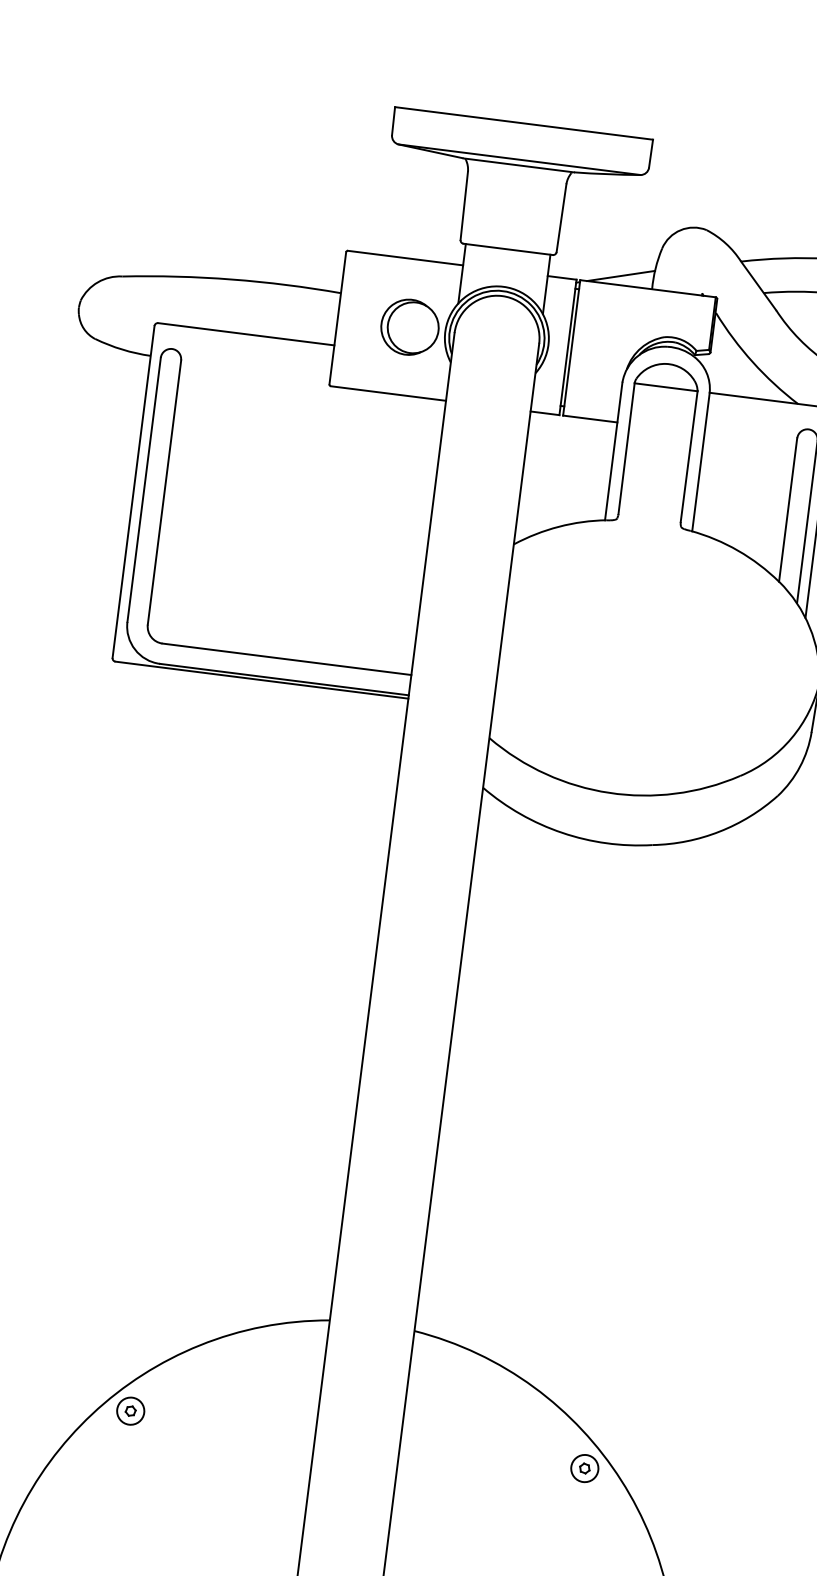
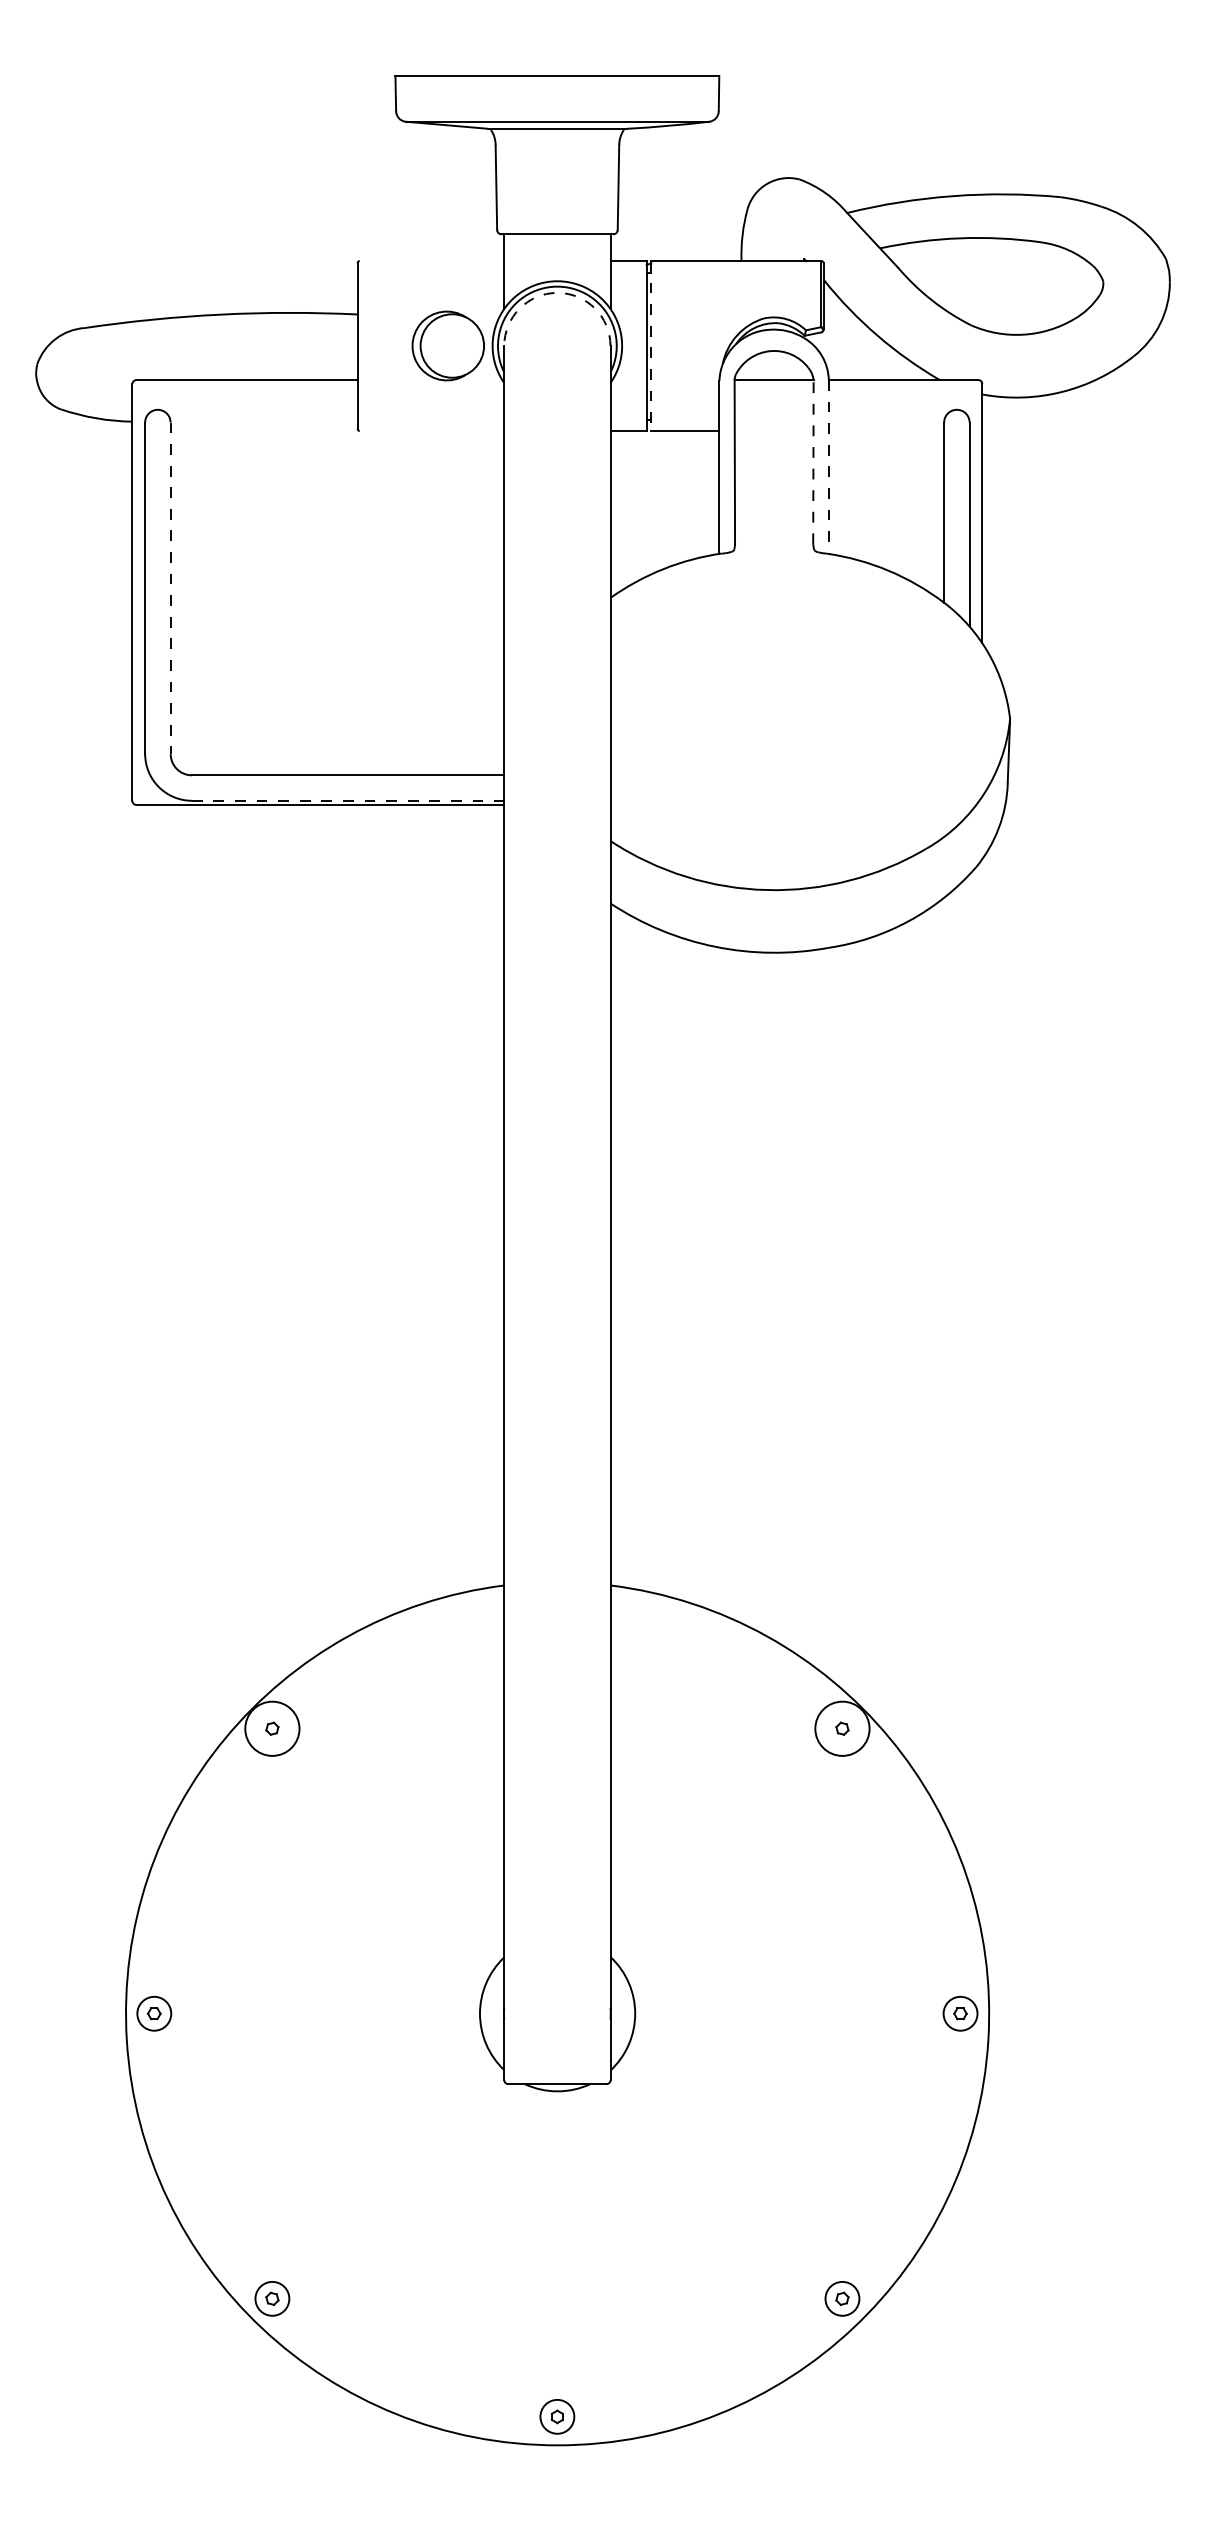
line: (405, 258) -> (431, 261), removed
line: (620, 275) -> (700, 249), removed
arc: (502, 295) -> (557, 292), solid -> dashed
line: (571, 348) -> (651, 346), solid -> dashed
line: (388, 393) -> (431, 431), removed
line: (689, 456) -> (813, 461), solid -> dashed
line: (700, 461) -> (828, 466), solid -> dashed
line: (164, 492) -> (170, 588), solid -> dashed
line: (284, 679) -> (348, 800), solid -> dashed
circle: (130, 1410) -> (272, 1728), size x1.6
circle: (584, 1468) -> (842, 1728), size x1.6

